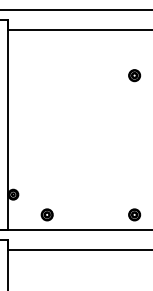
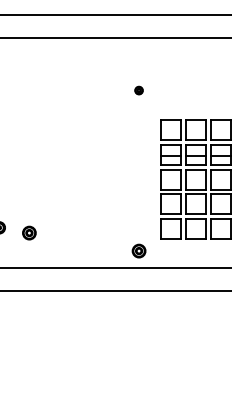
part: (134, 75) -> (138, 90), size x0.6
part: (47, 214) -> (29, 232), moved

